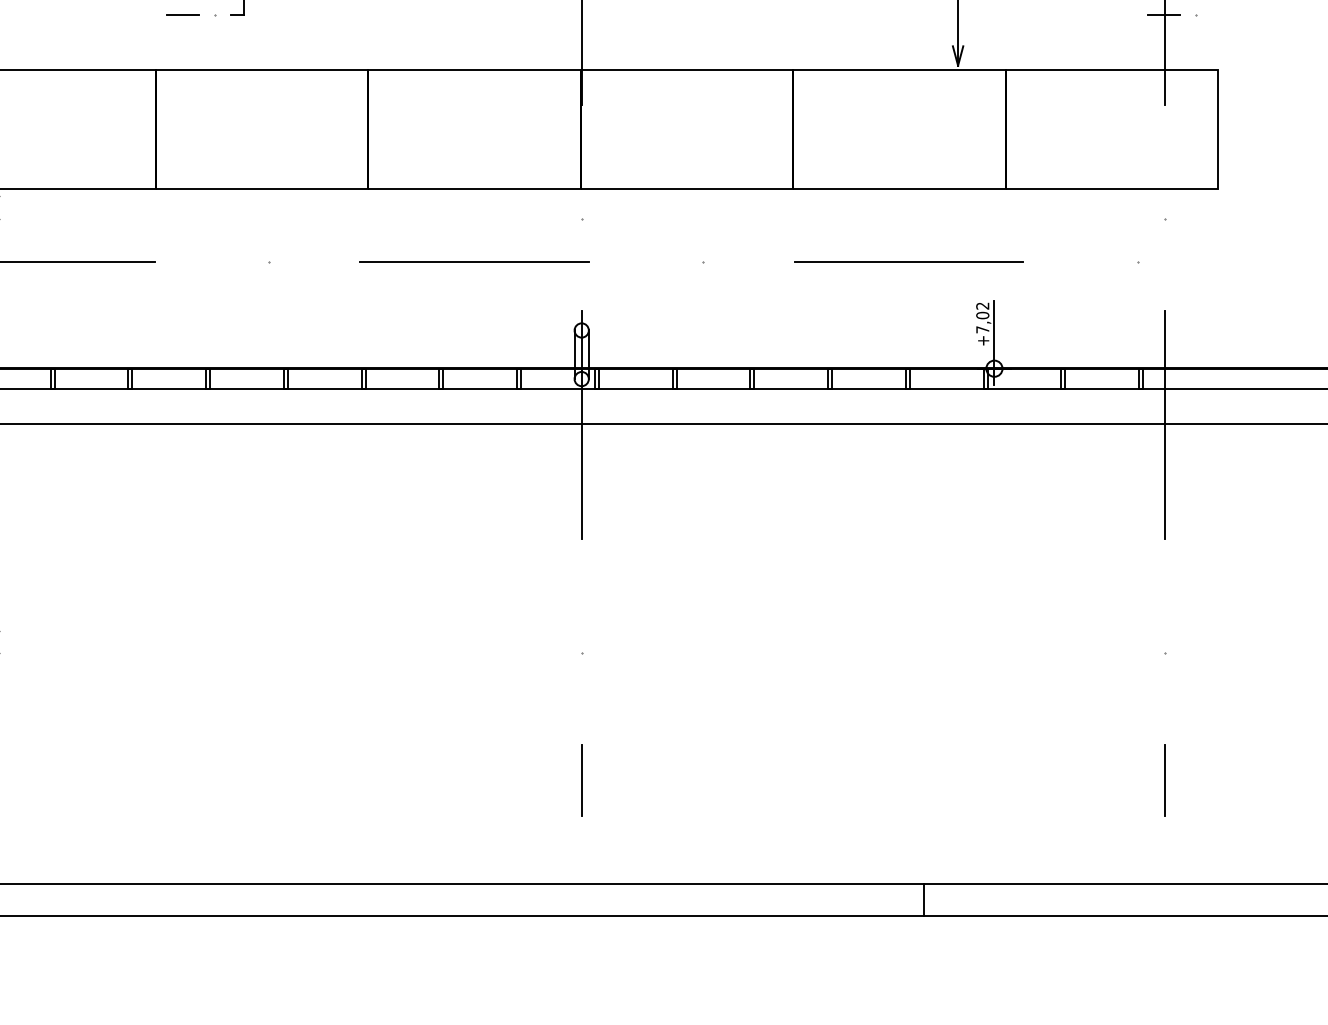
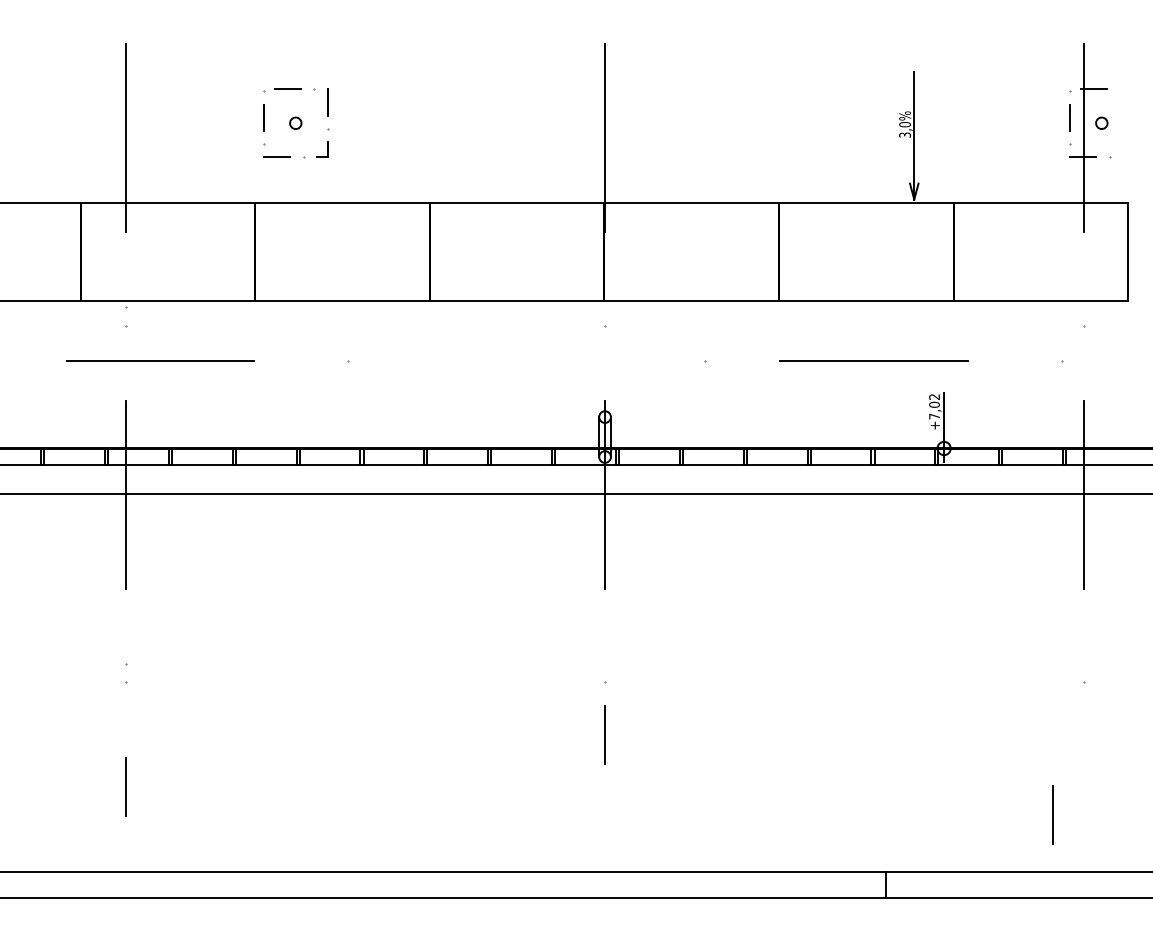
line: (473, 261) -> (516, 360), removed
line: (581, 780) -> (604, 734), moved
line: (1164, 780) -> (1052, 814), moved

